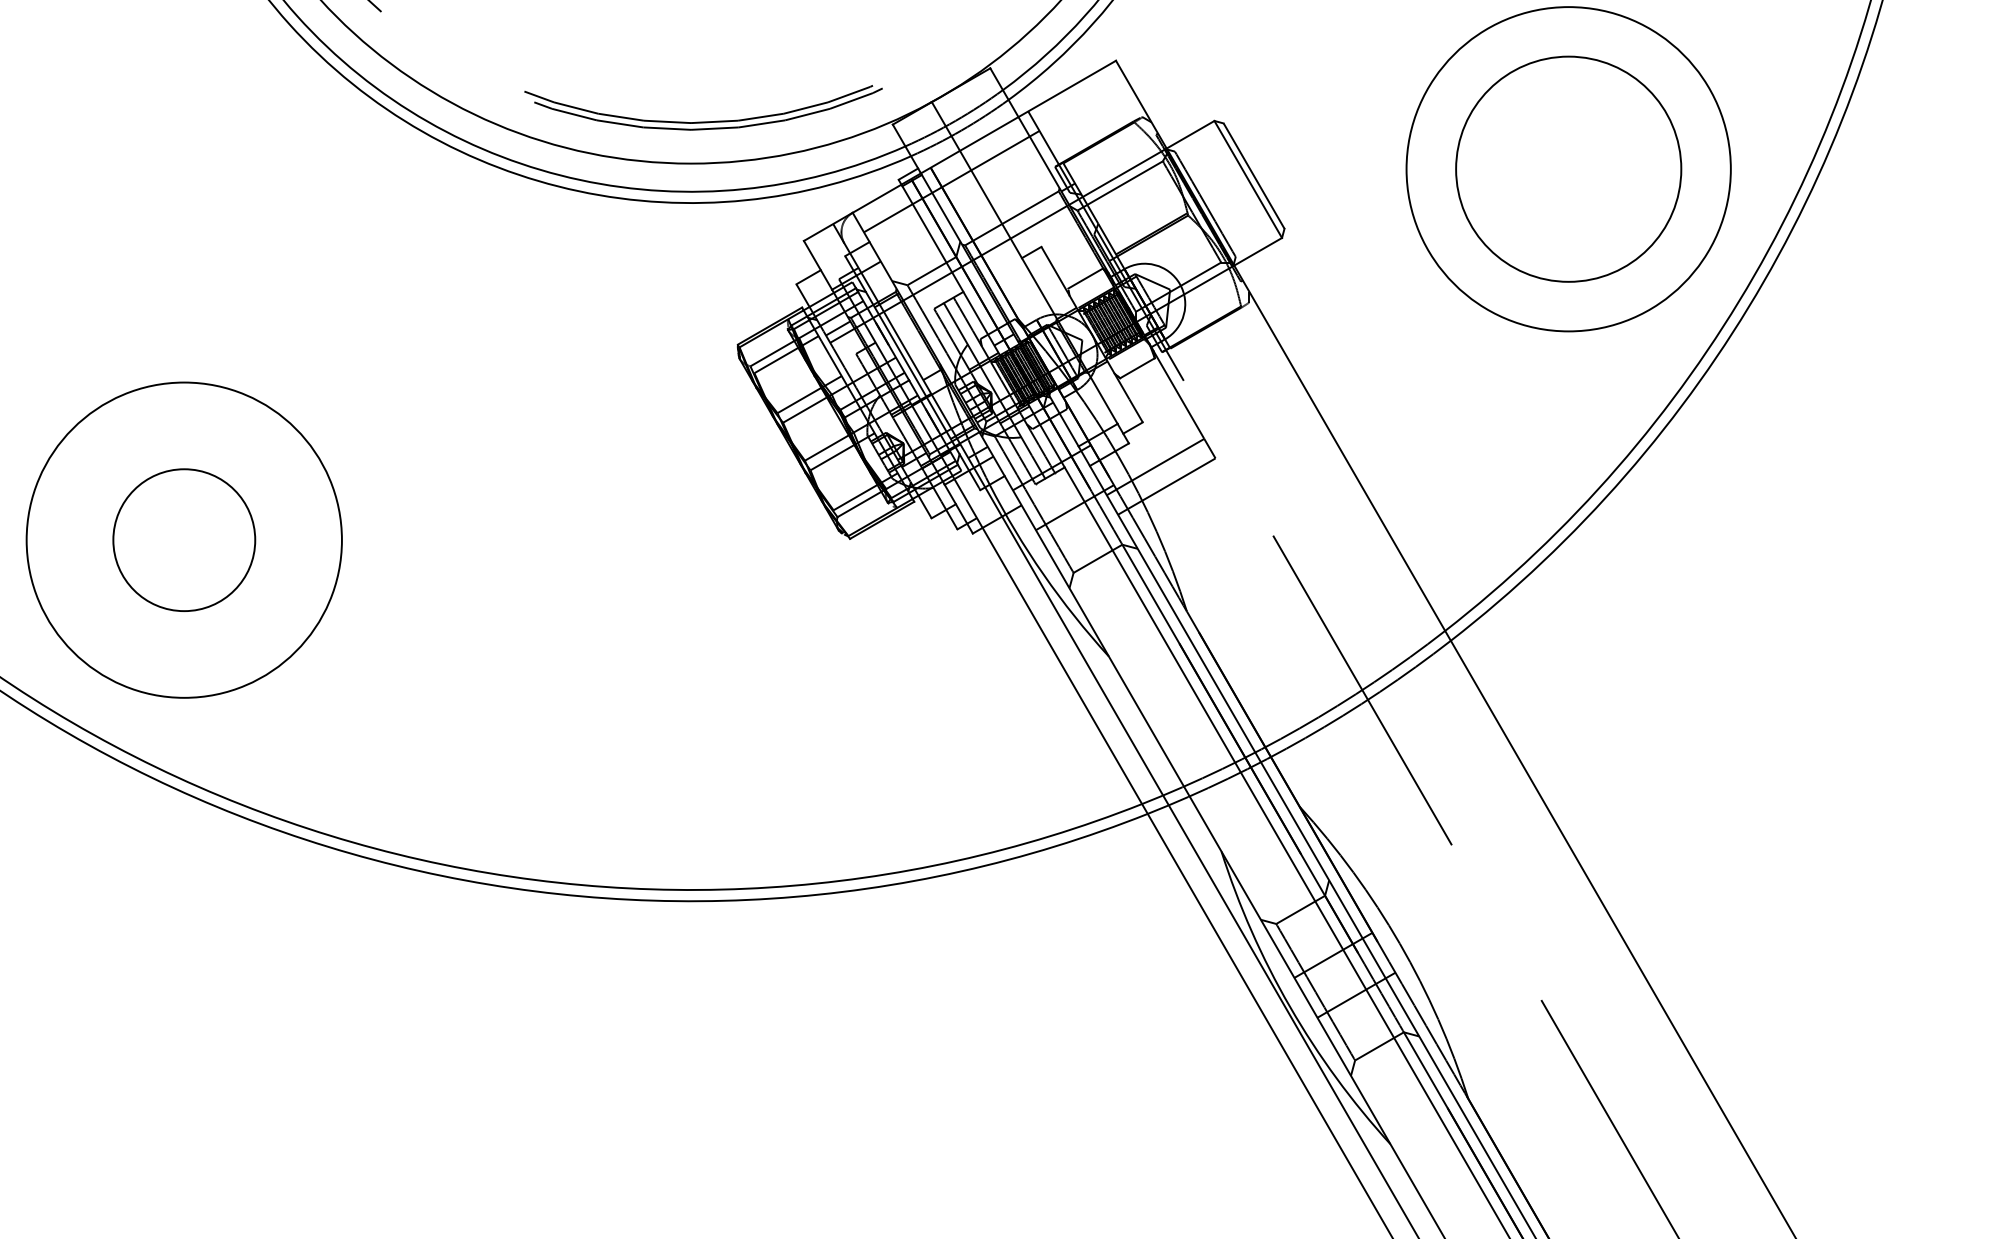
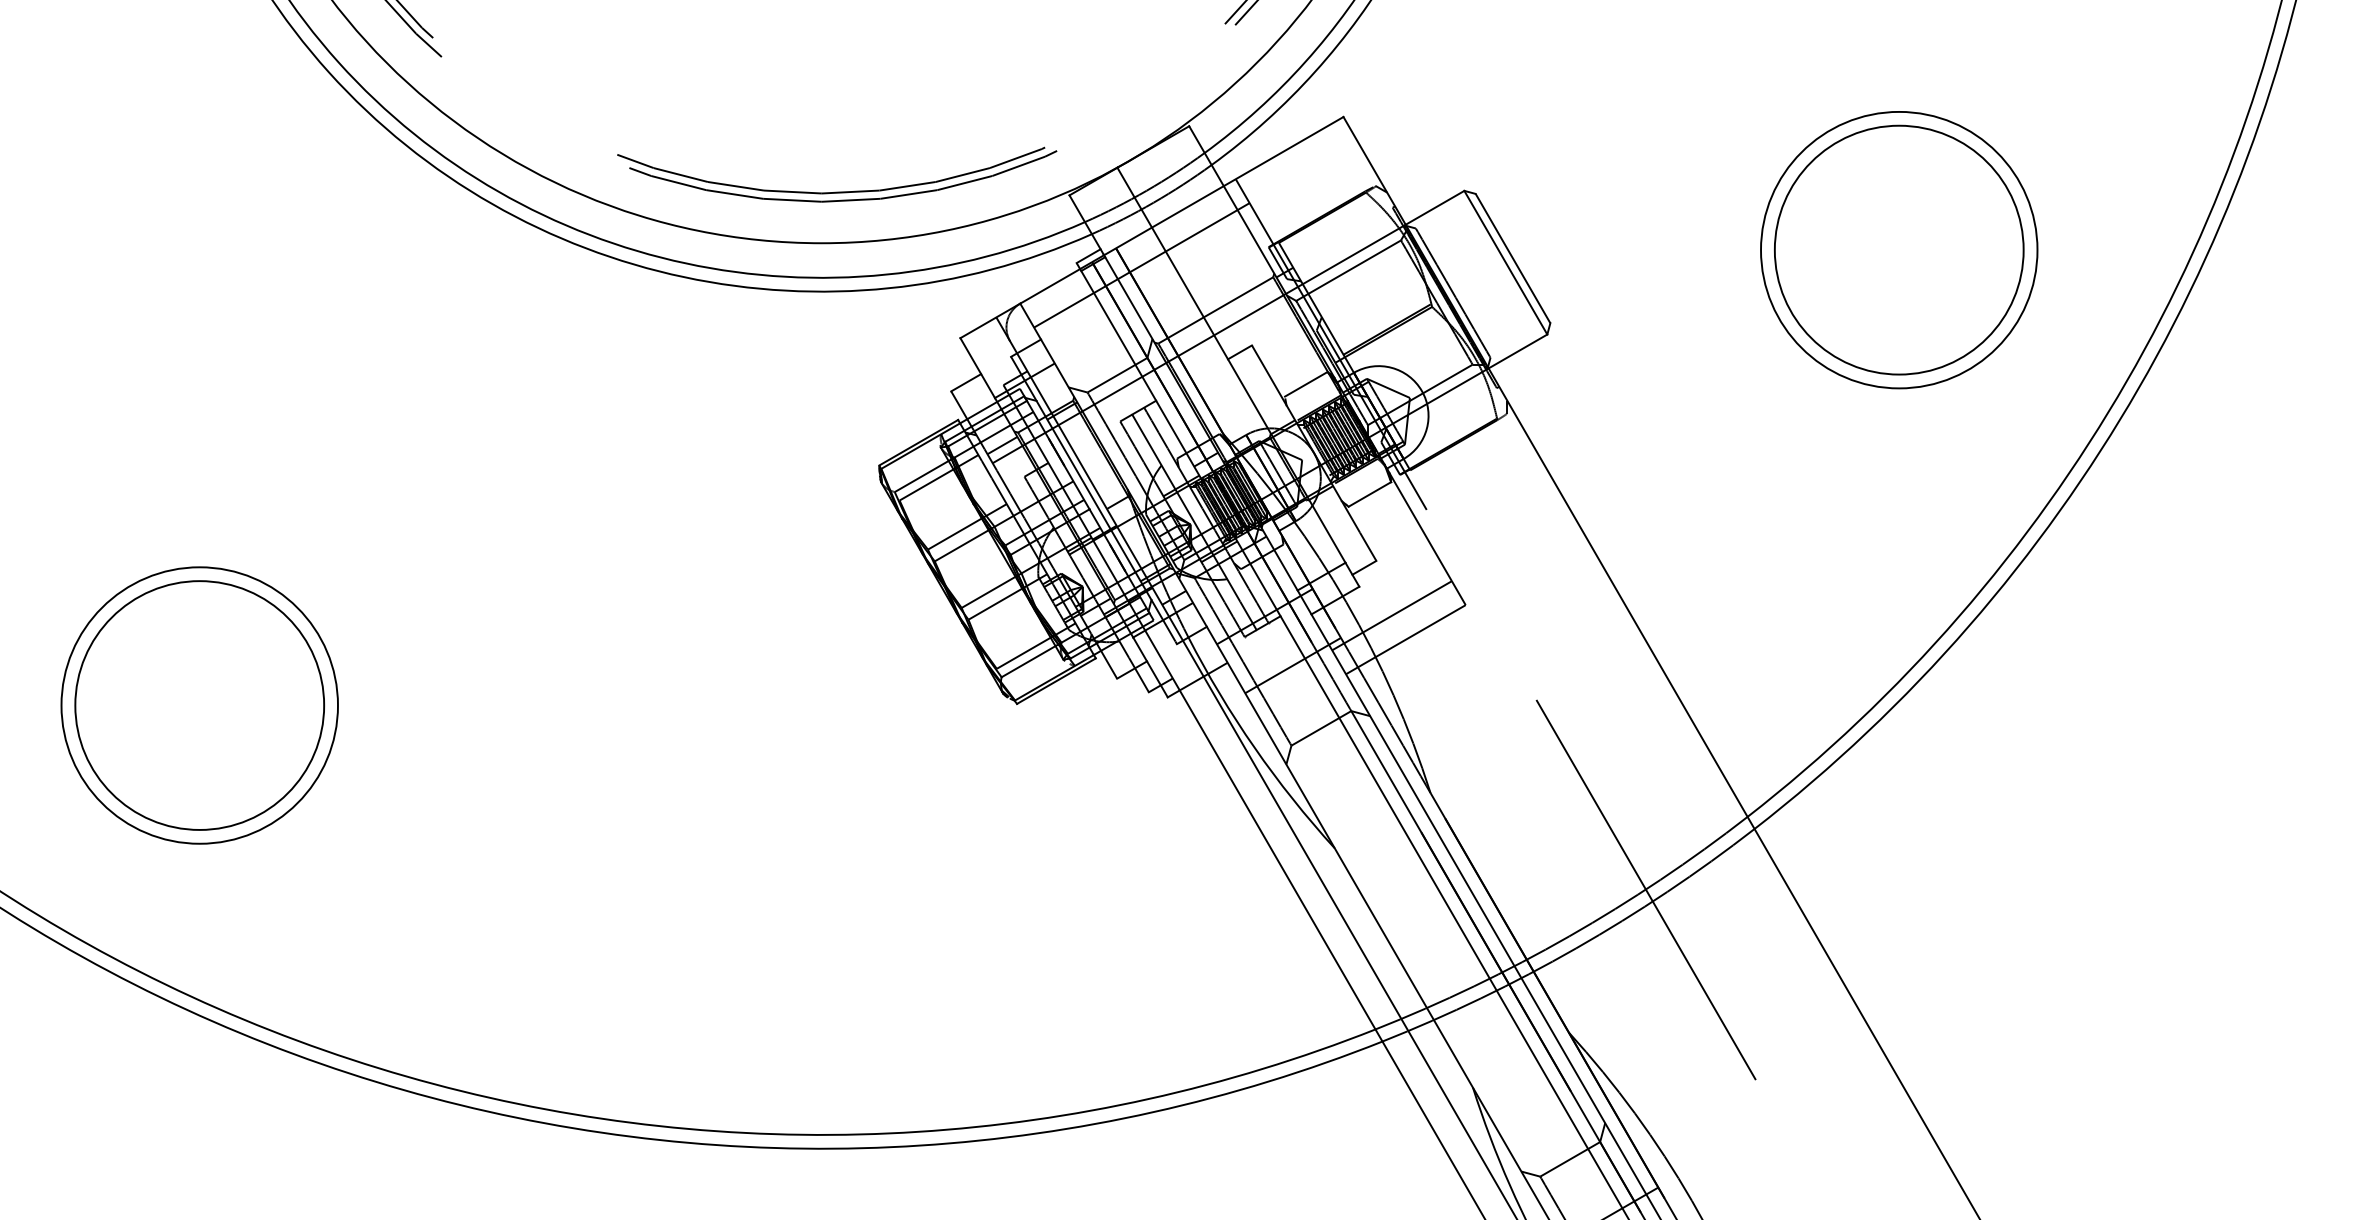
circle: (1568, 168) -> (1898, 249), size x0.62
circle: (183, 539) -> (198, 704), size x0.71
circle: (183, 539) -> (198, 704), size x1.43

